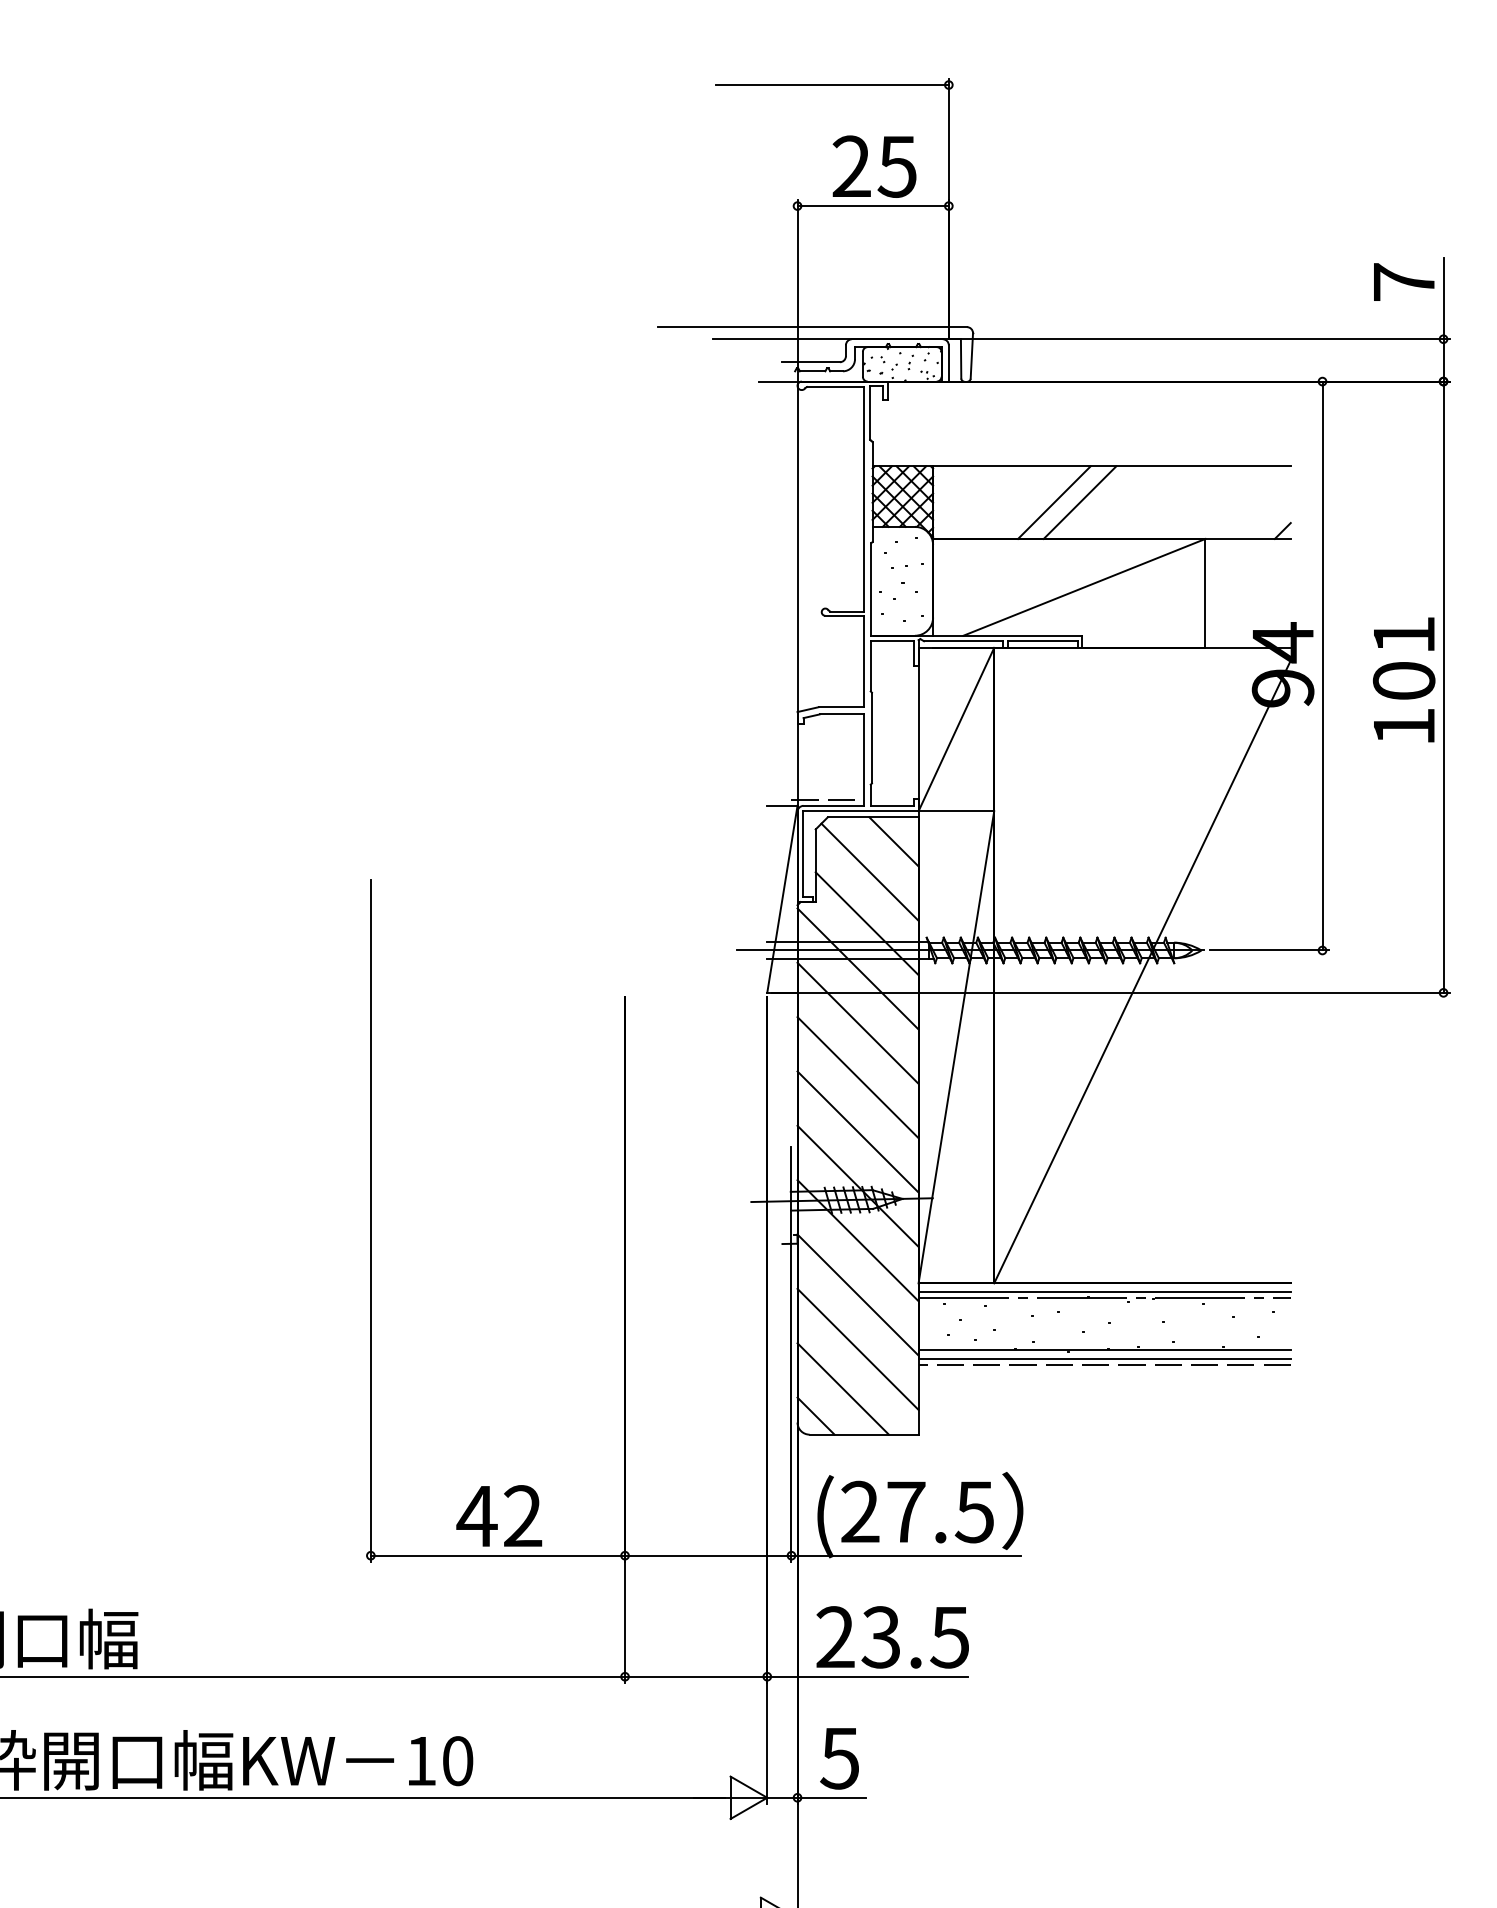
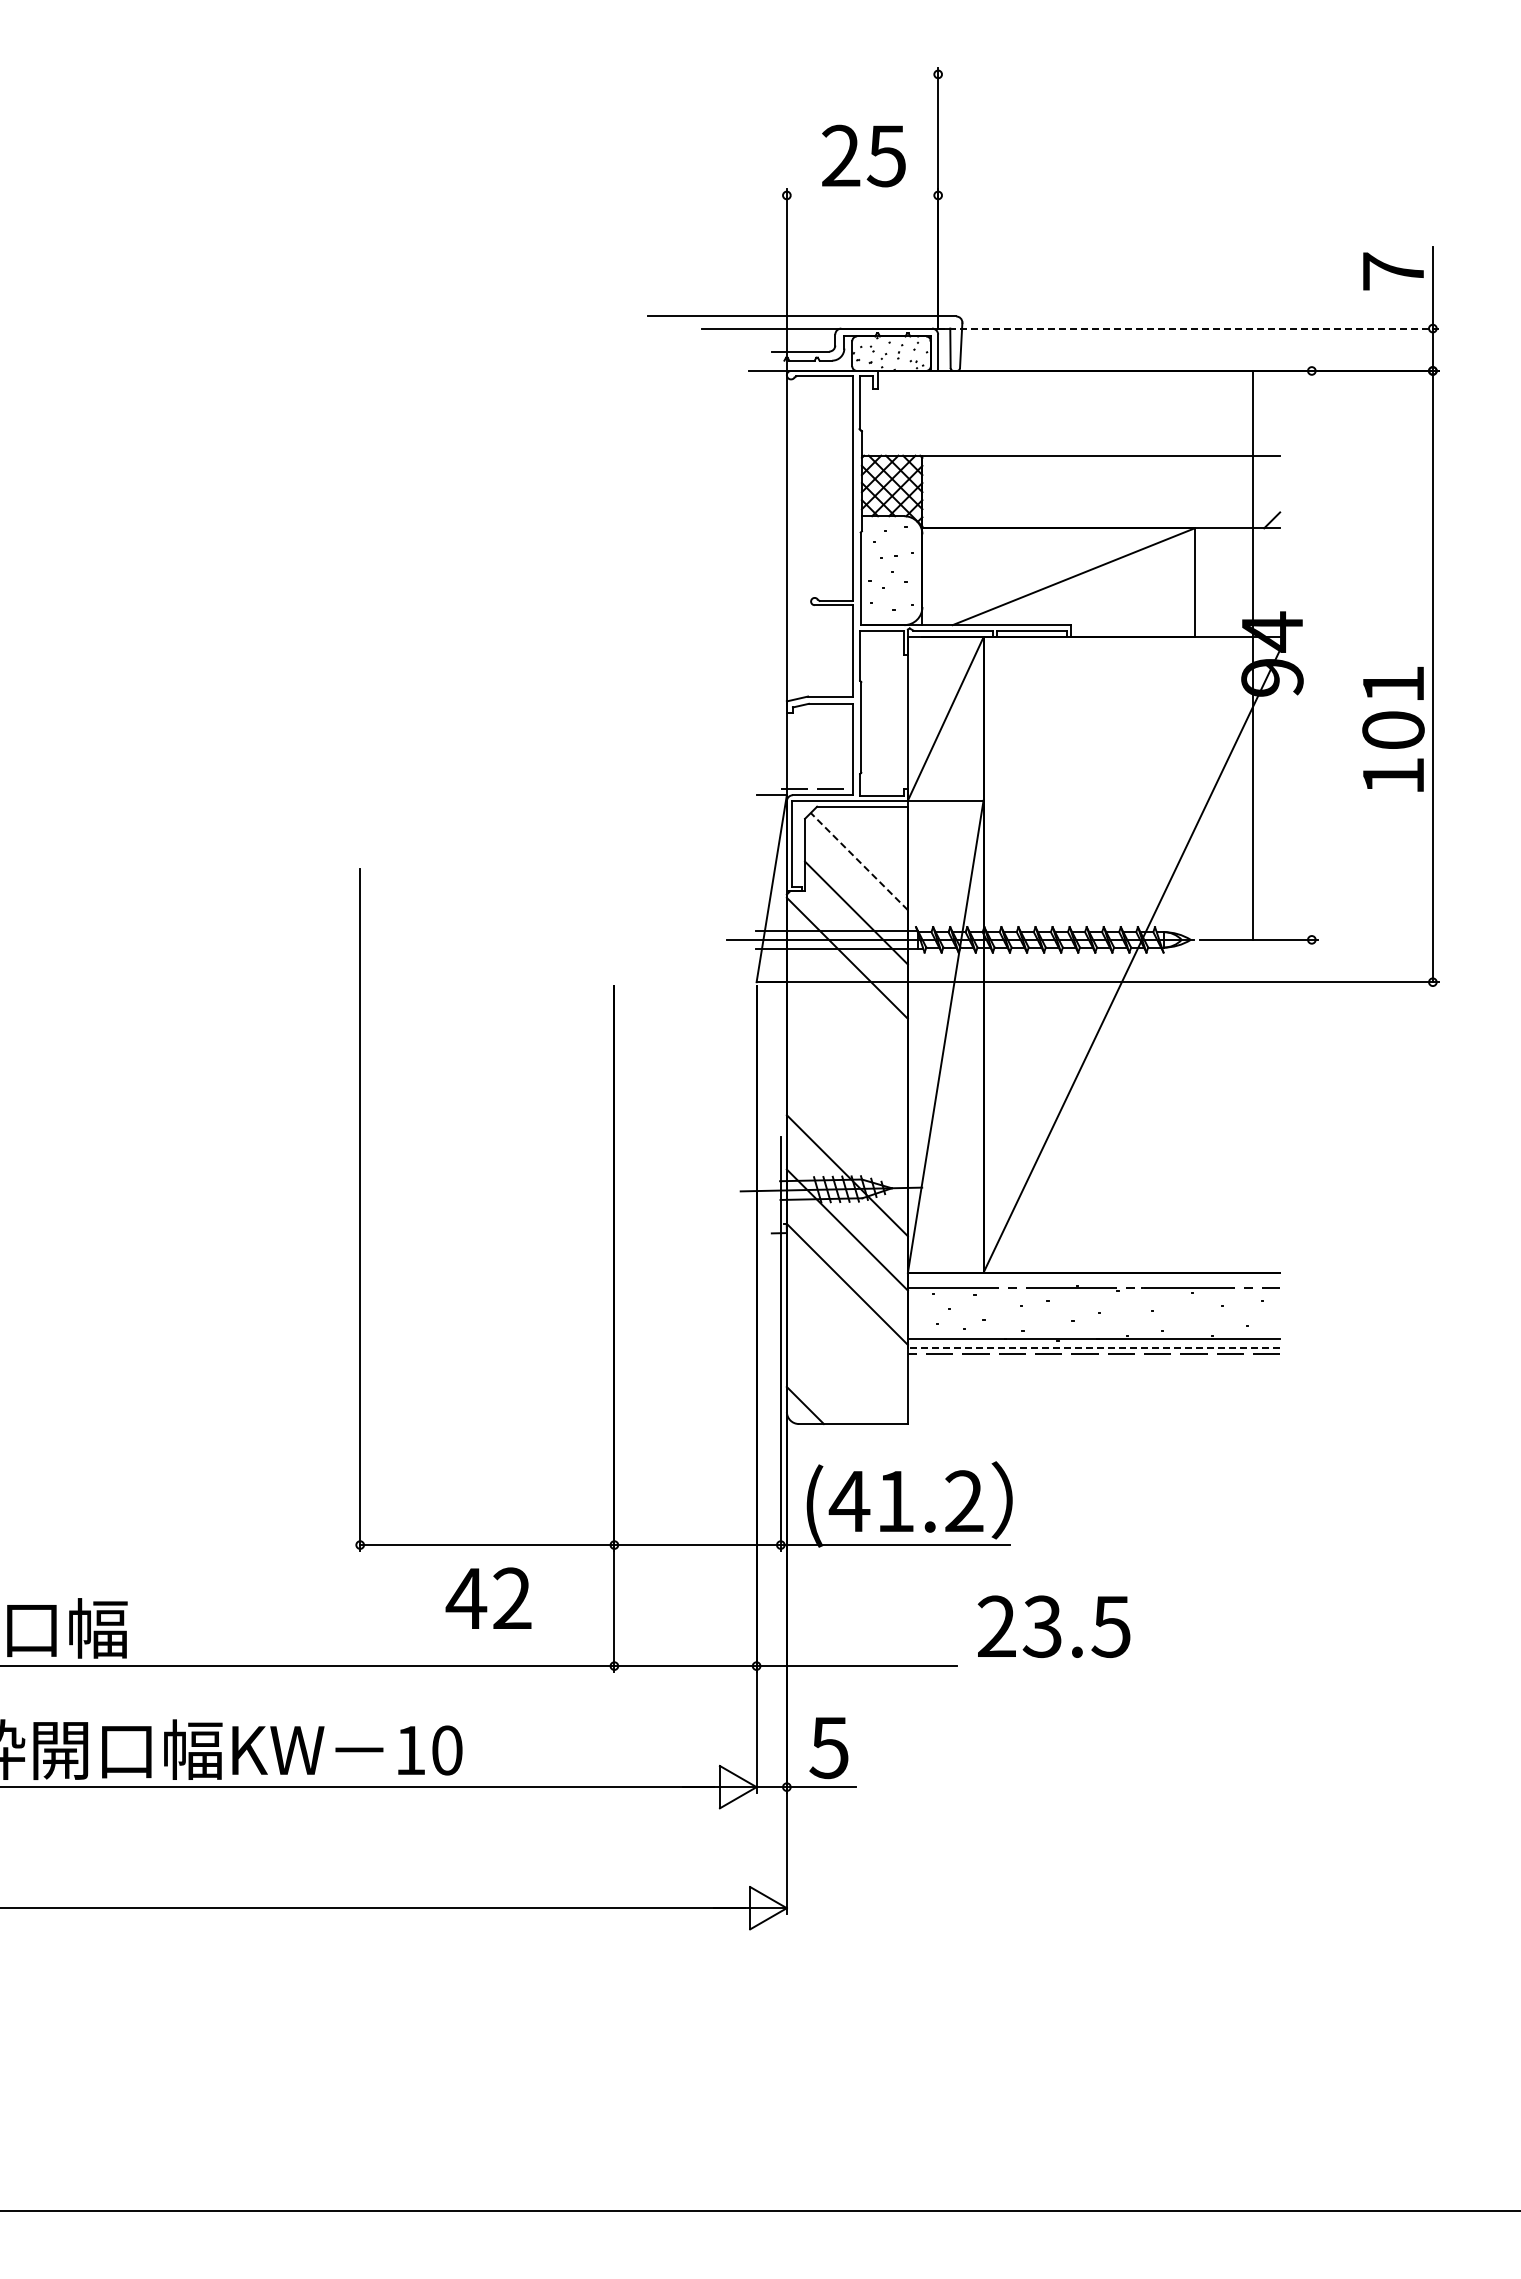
line: (832, 85) -> (821, 74), removed
line: (873, 206) -> (862, 195), removed
line: (1200, 339) -> (1189, 328), solid -> dashed
line: (1054, 502) -> (1043, 491), removed
line: (1080, 502) -> (1069, 491), removed
line: (1322, 665) -> (1252, 654), moved
text: (1404, 680) -> (1393, 729), moved
line: (893, 841) -> (882, 830), removed
line: (870, 872) -> (859, 861), solid -> dashed
line: (857, 1023) -> (846, 1012), removed
line: (857, 1077) -> (846, 1066), removed
line: (857, 1131) -> (846, 1120), removed
line: (1104, 1292) -> (1093, 1281), removed
line: (857, 1349) -> (846, 1338), removed
line: (1104, 1359) -> (1093, 1348), solid -> dashed
line: (843, 1389) -> (832, 1378), removed
text: (916, 1512) -> (905, 1501), (27.5 -> (41.2
text: (499, 1515) -> (488, 1597), moved
text: (892, 1637) -> (1053, 1626), moved

